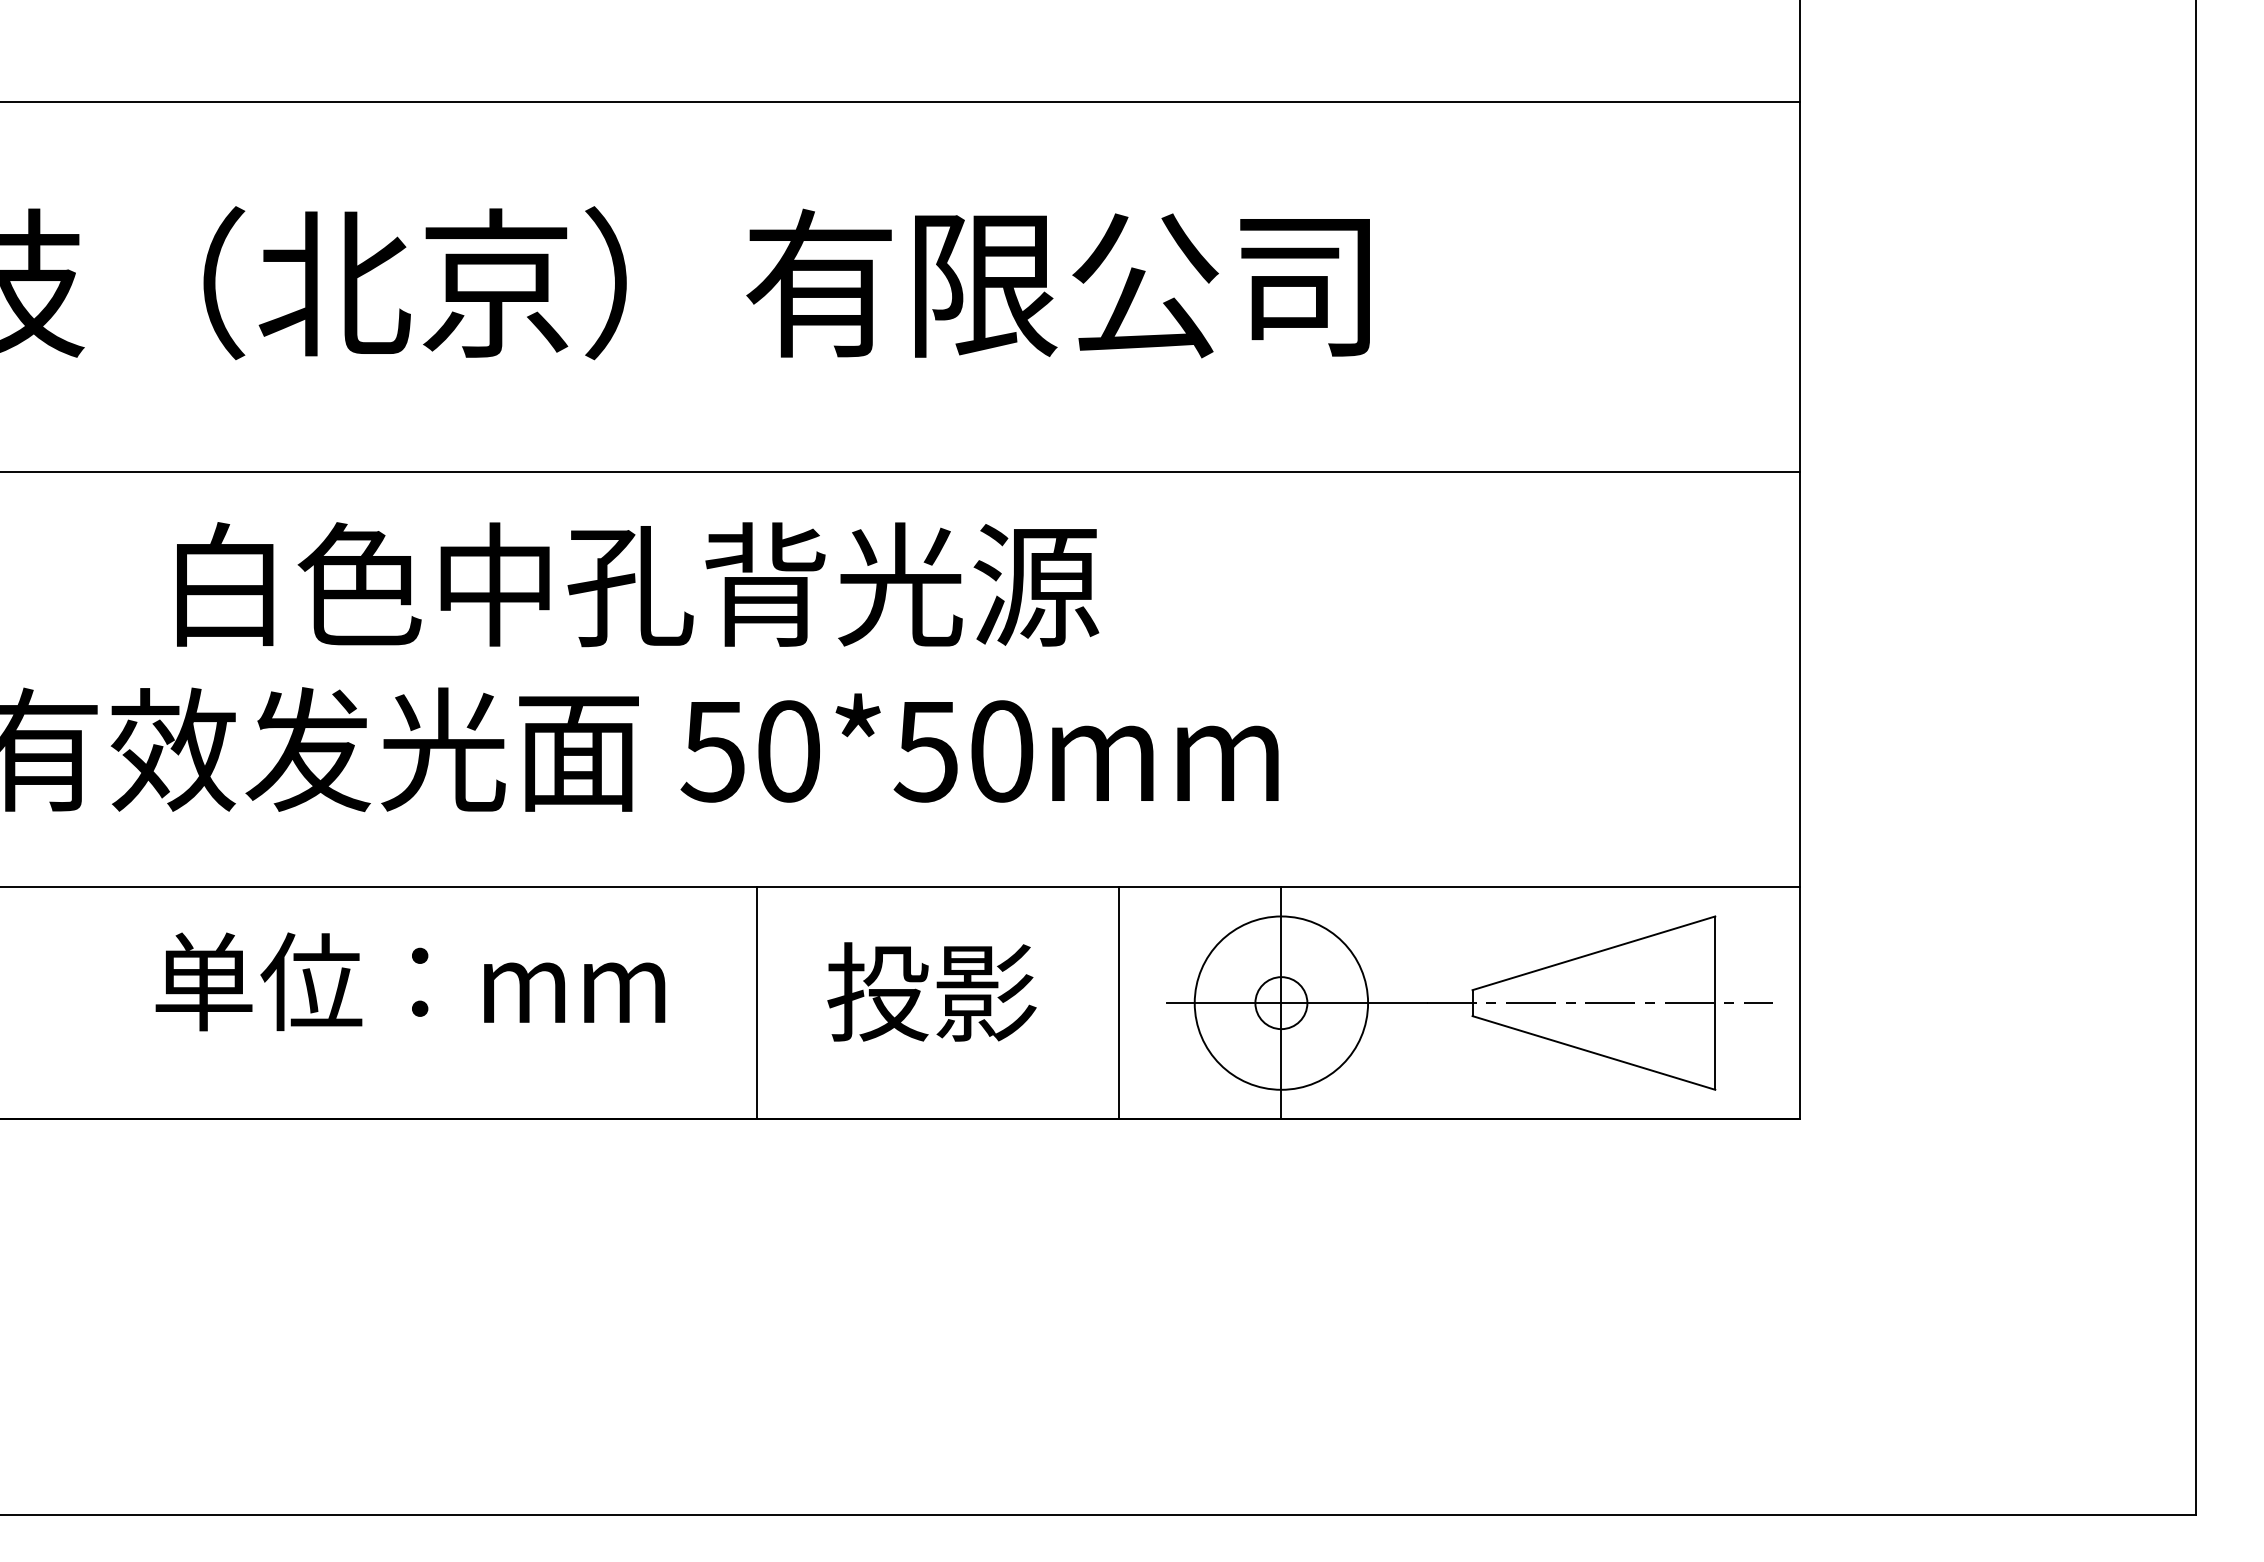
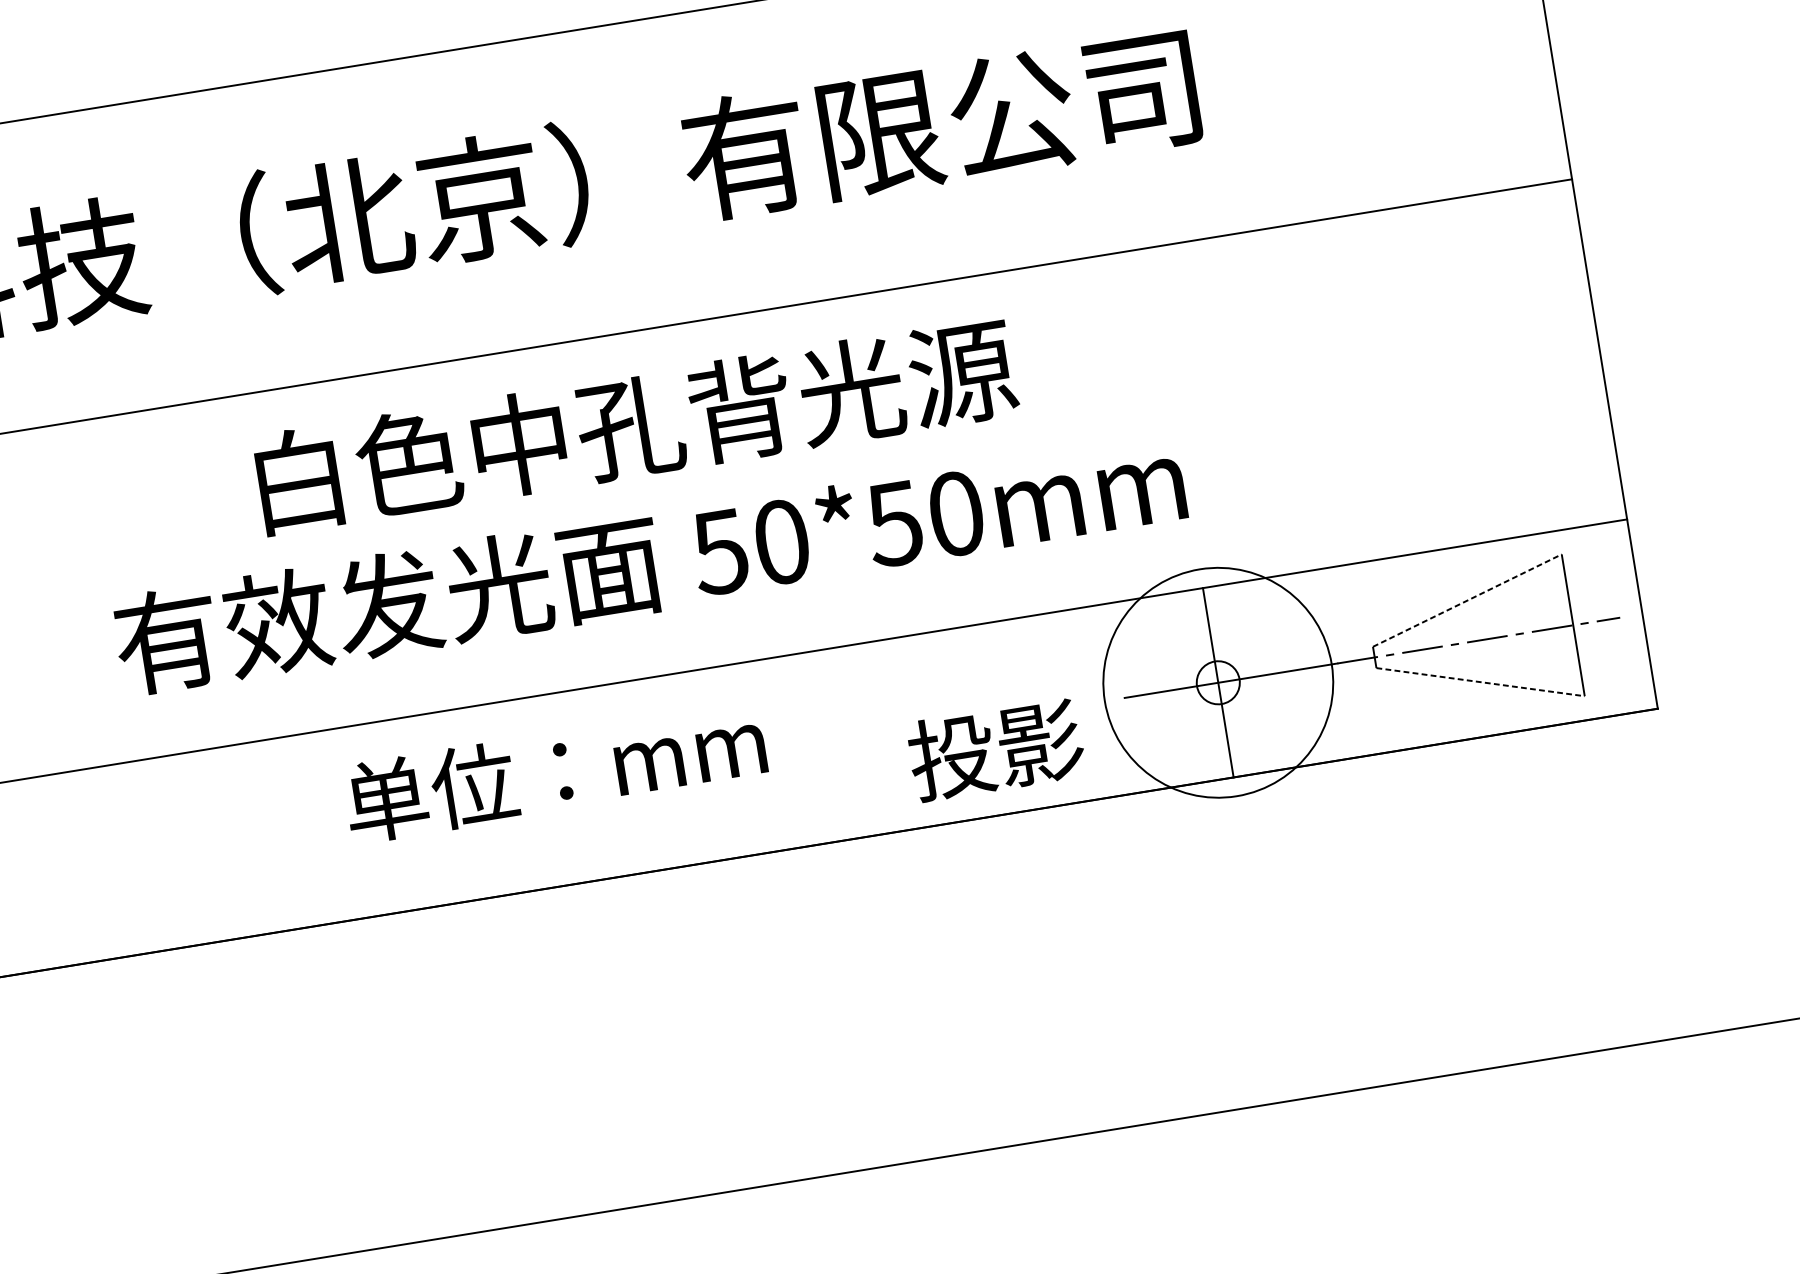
line: (1593, 953) -> (1467, 600), solid -> dashed
text: (410, 981) -> (555, 772), moved
text: (931, 991) -> (995, 749), moved
line: (757, 1002) -> (789, 751), removed
line: (1119, 1002) -> (1085, 703), removed
circle: (1281, 1002) -> (1218, 682), size x1.6
line: (1593, 1052) -> (1480, 681), solid -> dashed

